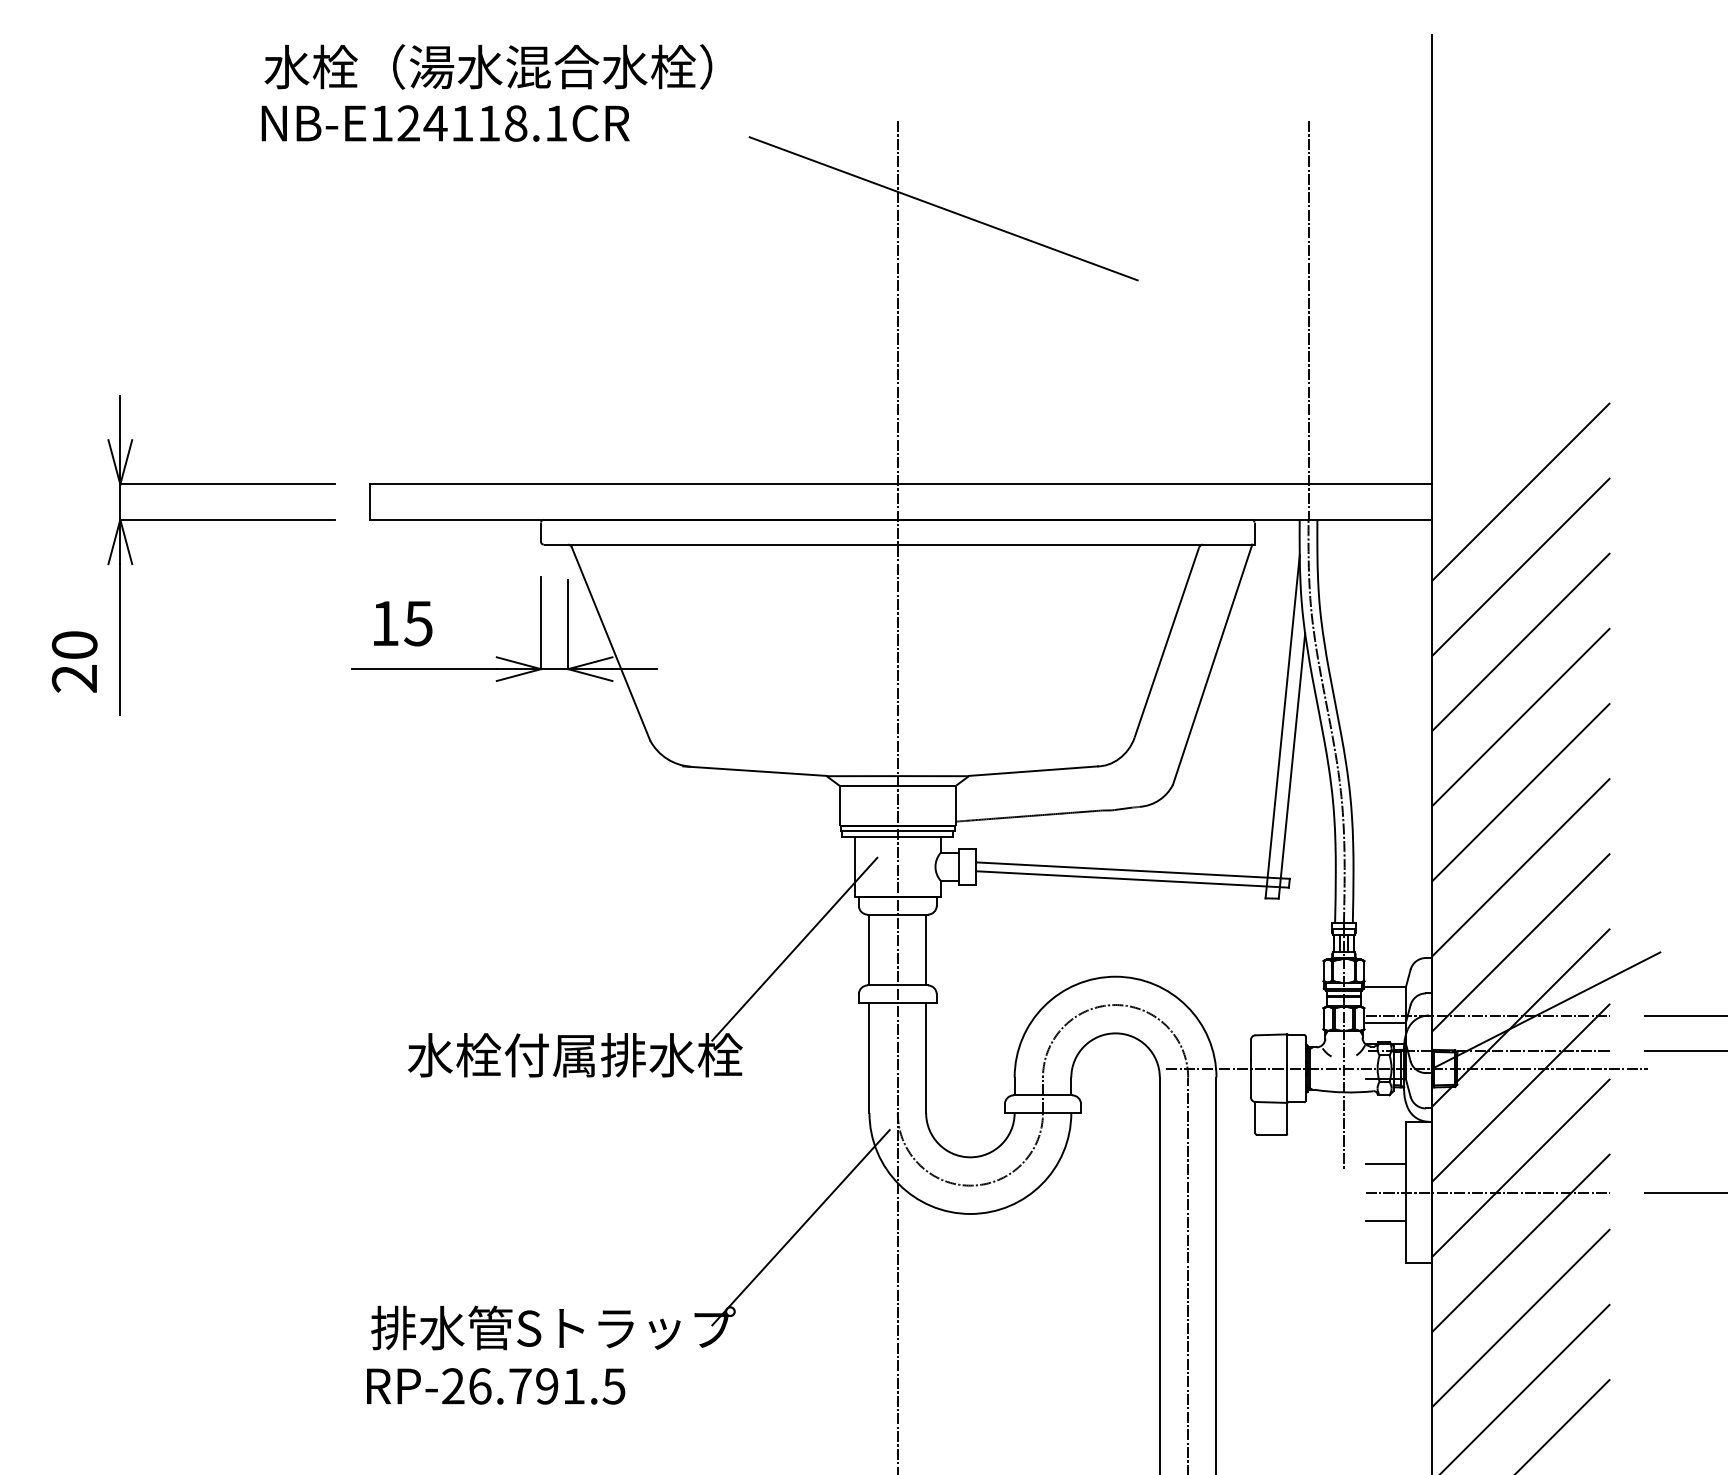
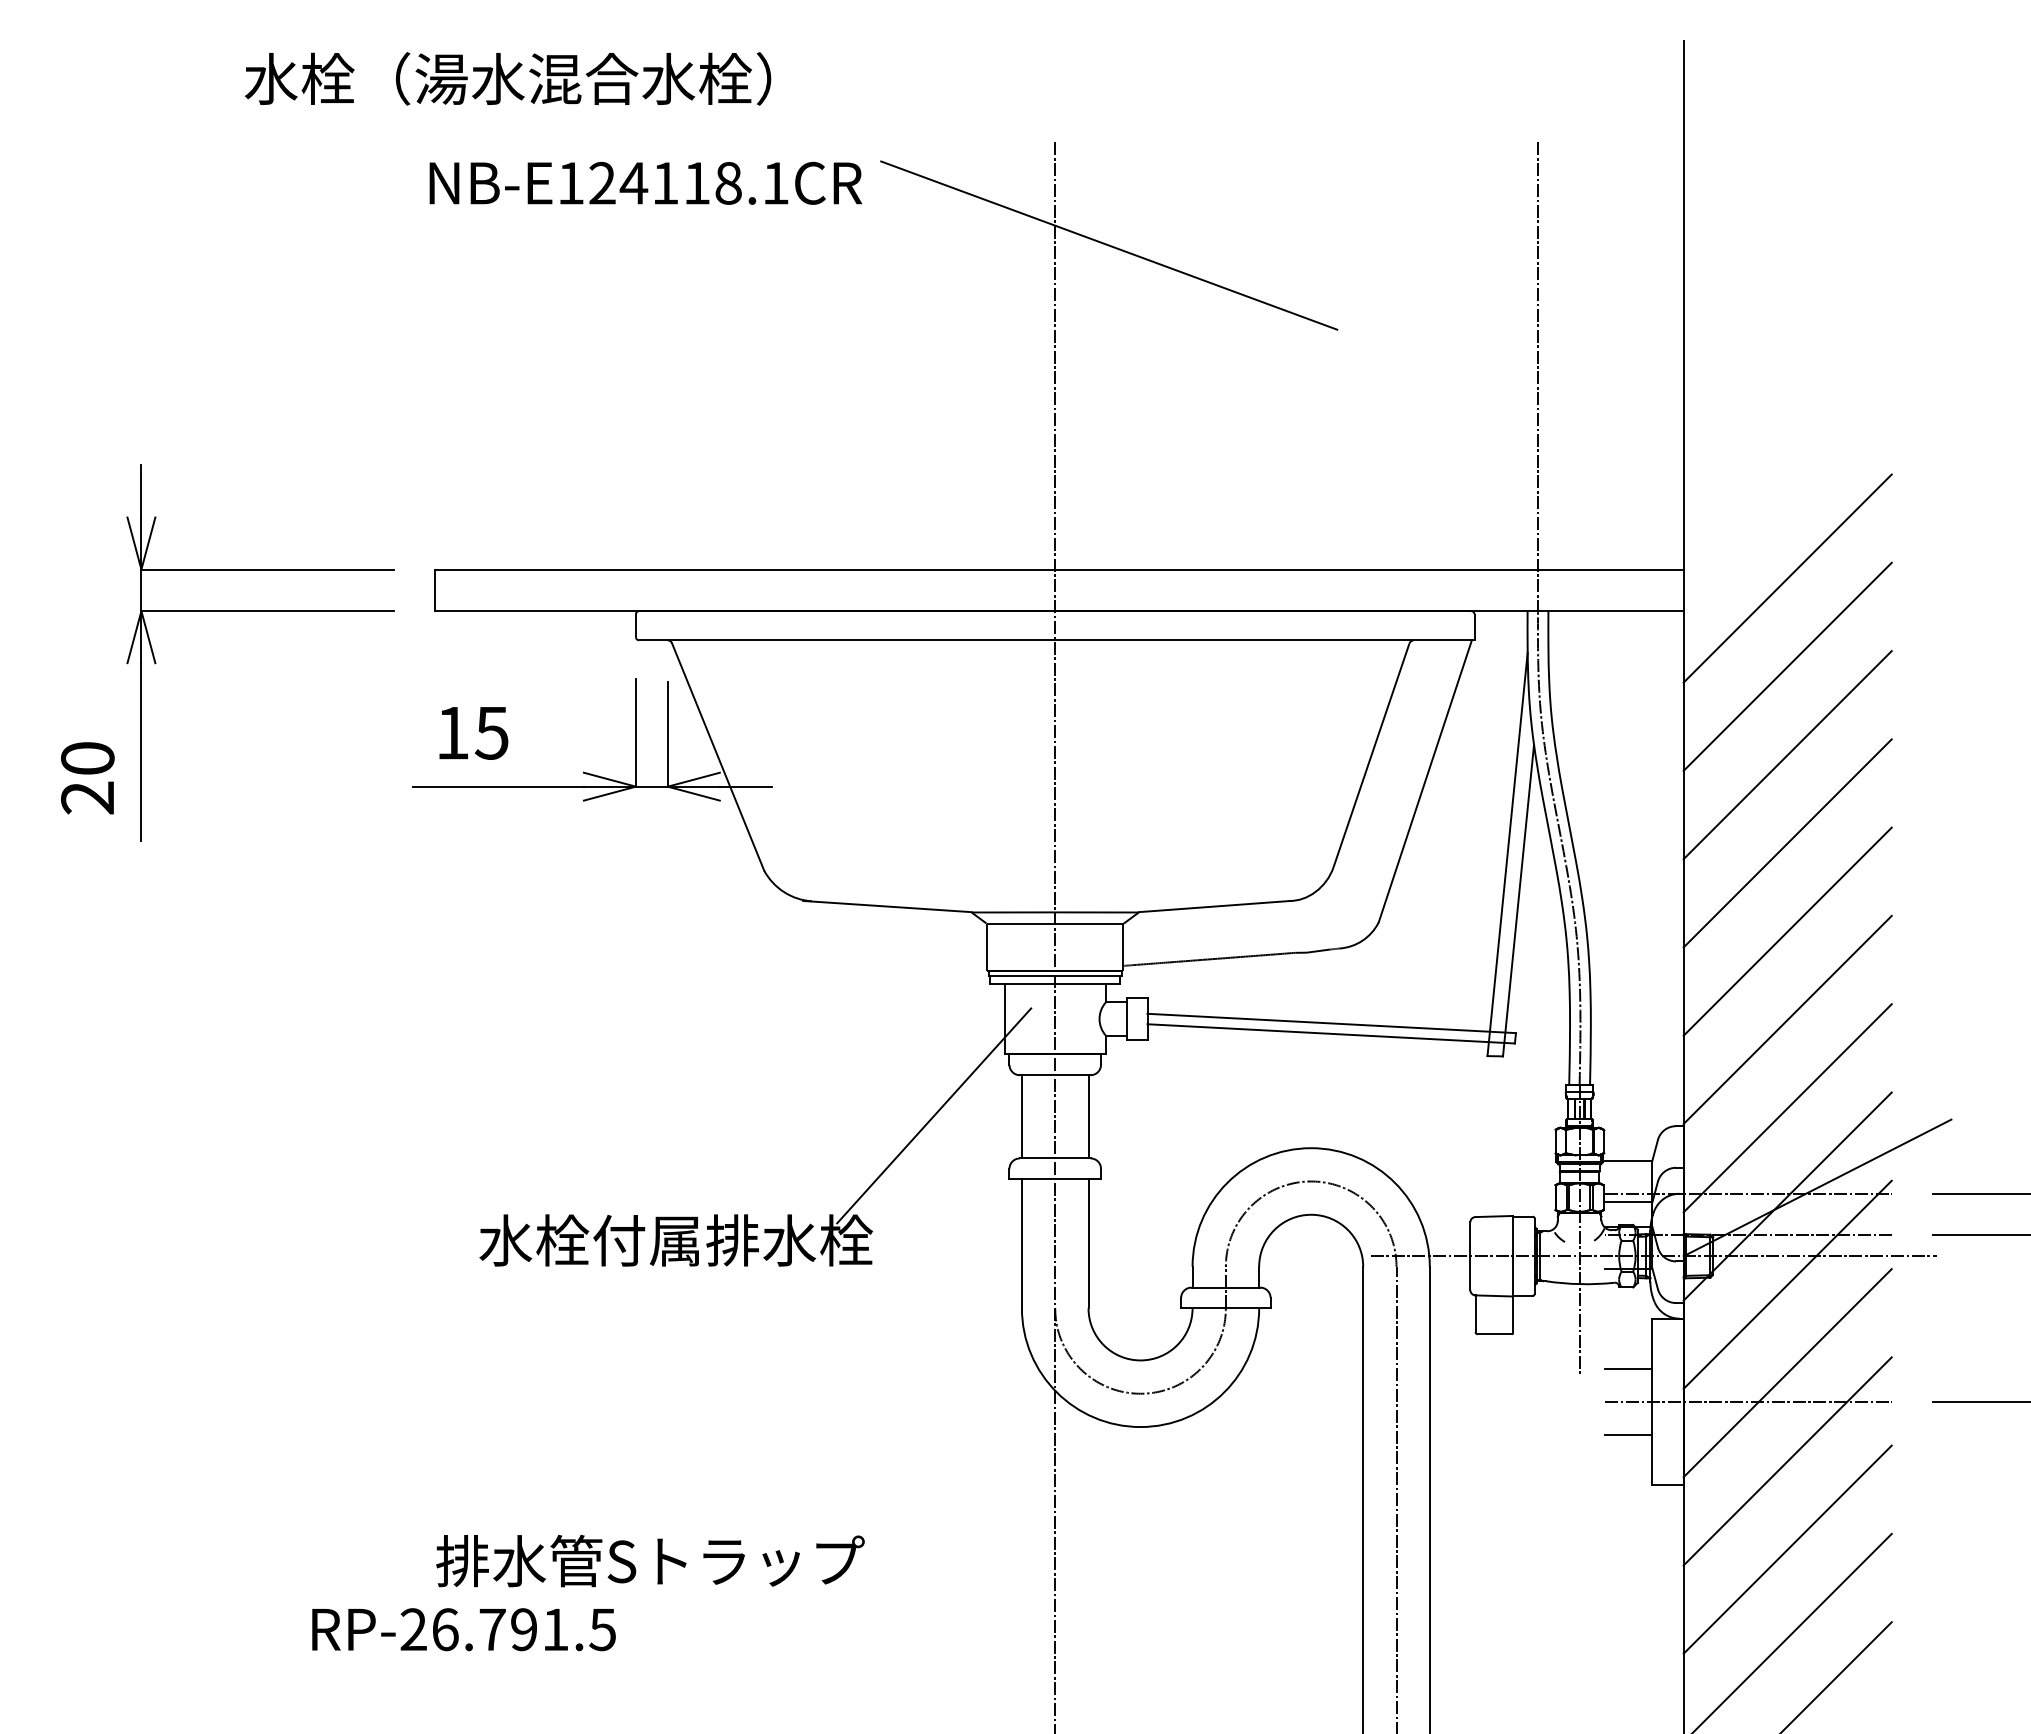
text: (487, 66) -> (507, 78), moved
text: (445, 122) -> (645, 182), moved
line: (801, 1227) -> (941, 1442), removed
text: (495, 1386) -> (463, 1629), moved

